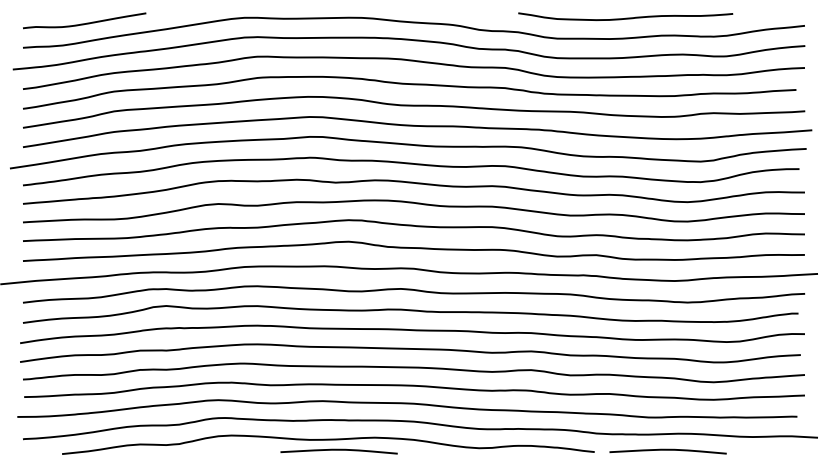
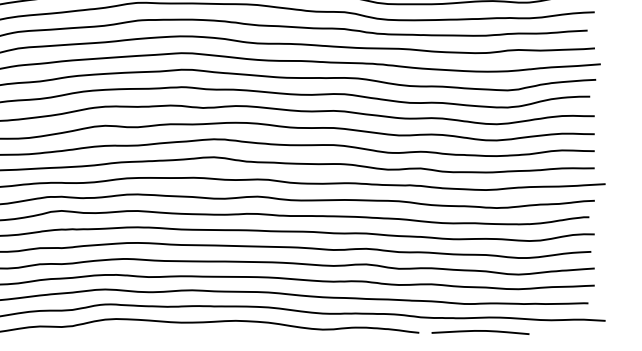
curve: (338, 450) -> (205, 331), removed

